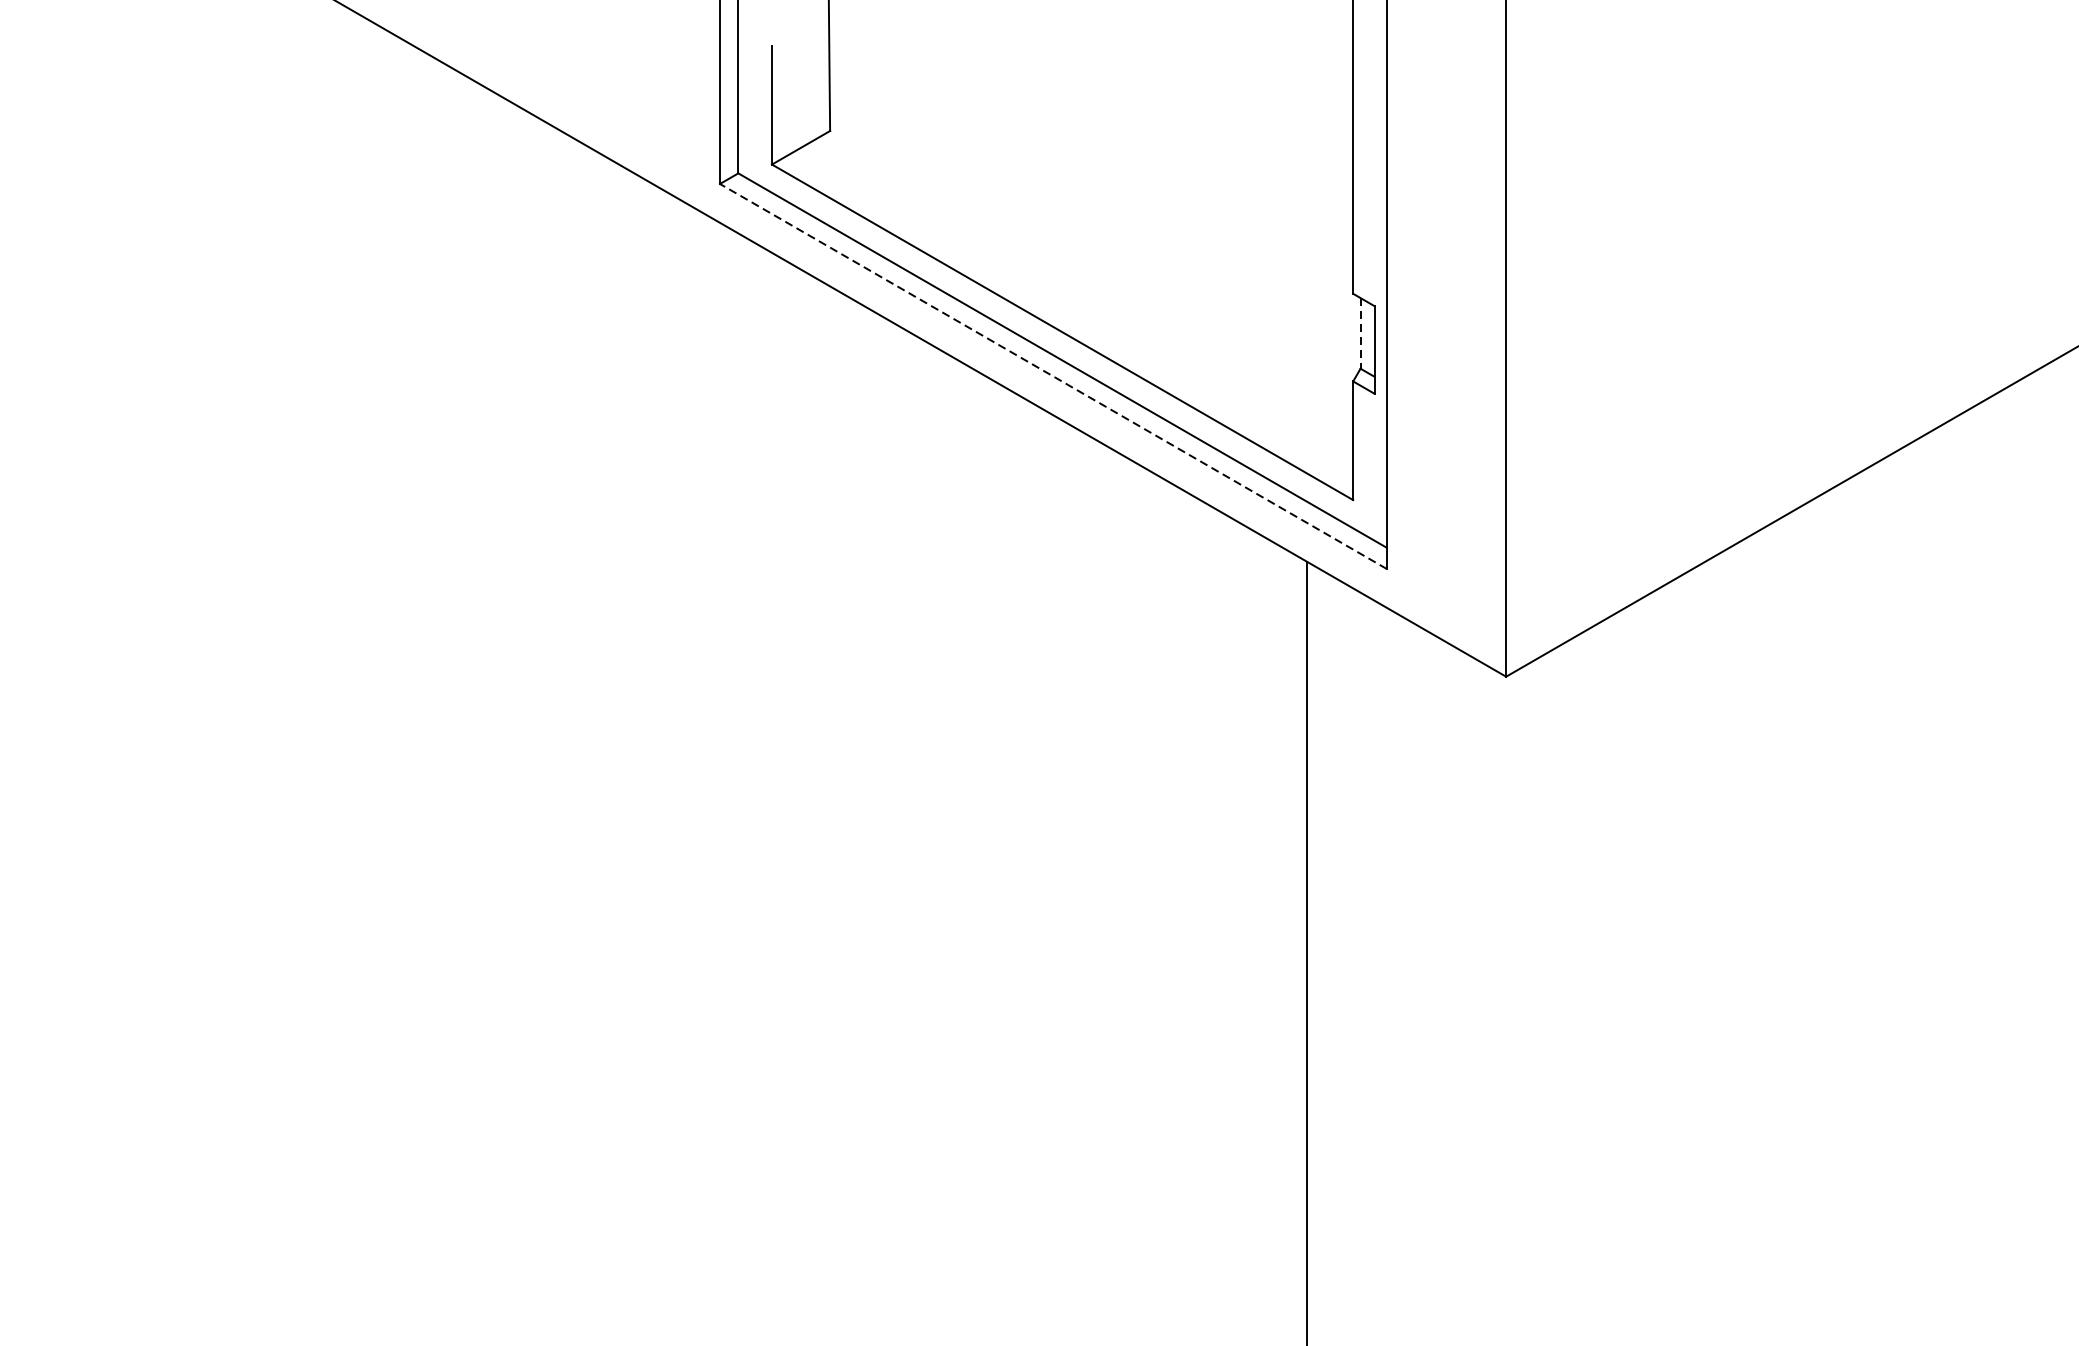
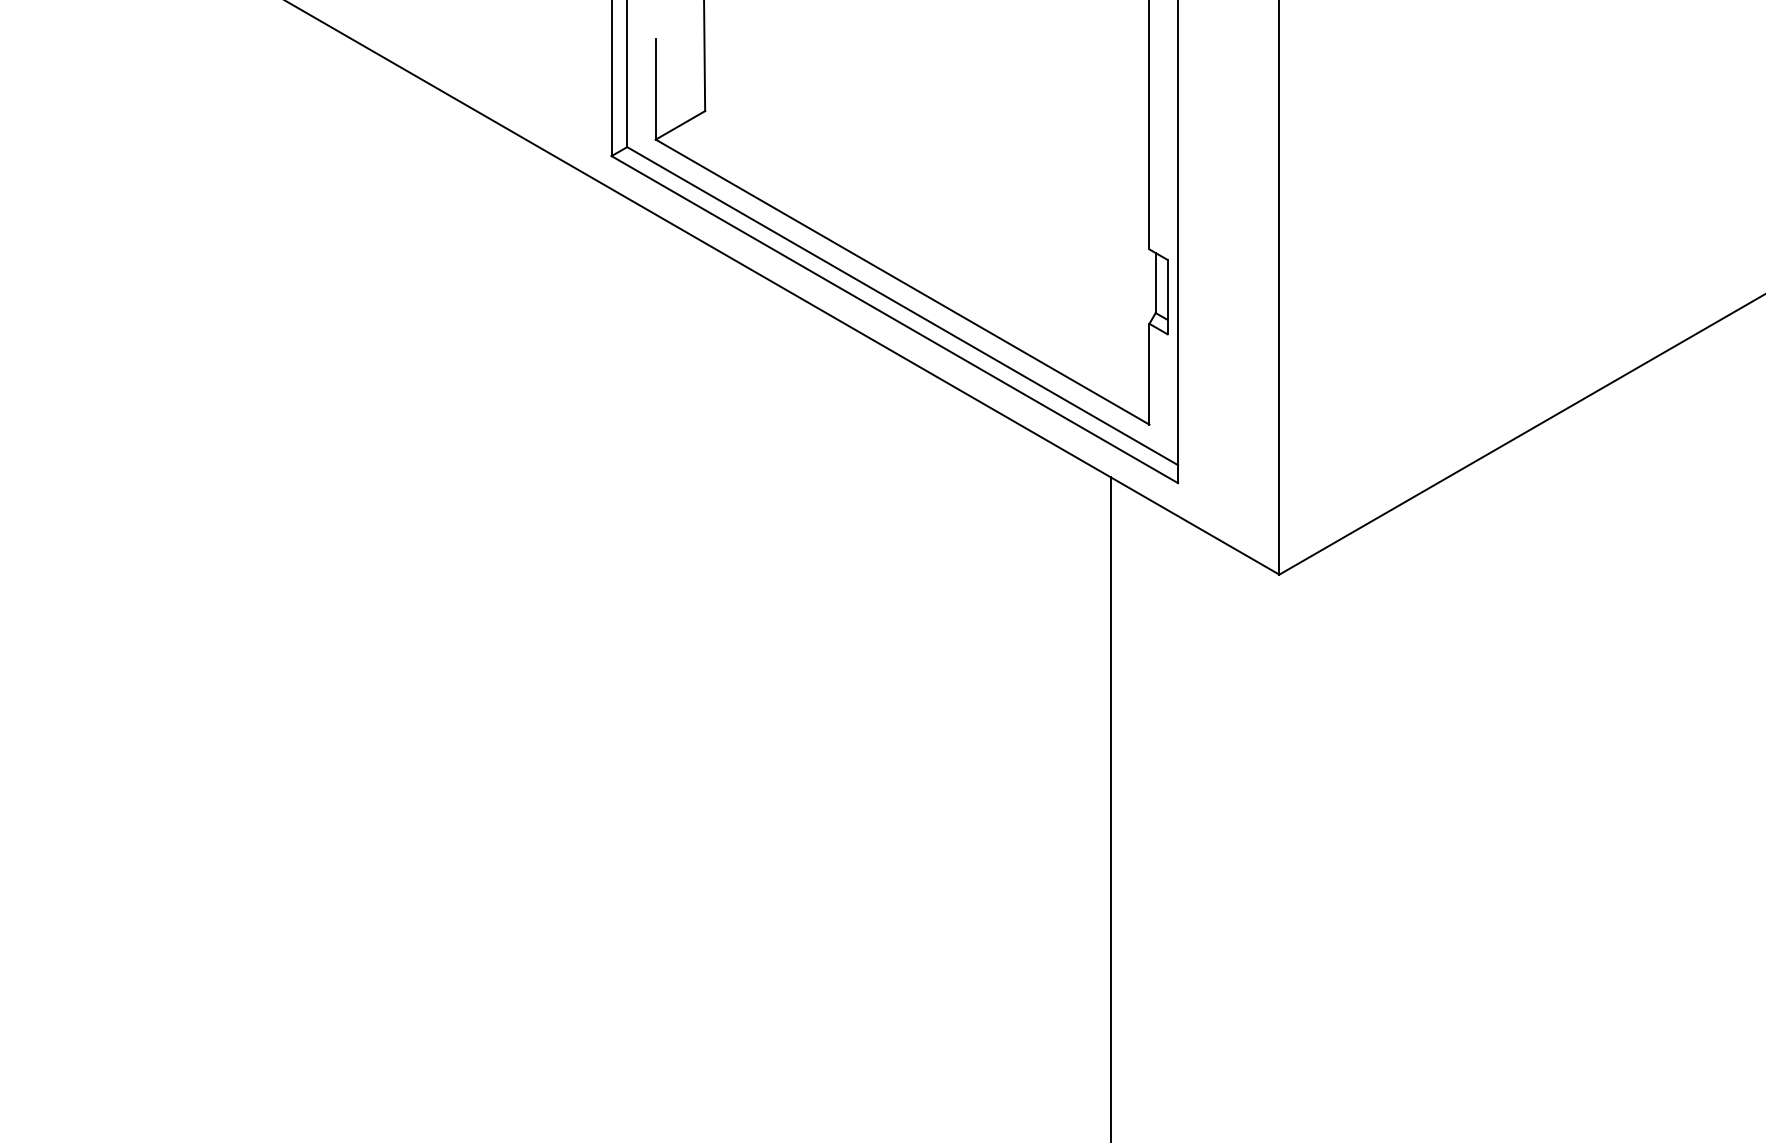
line: (1360, 333) -> (1155, 283), dashed -> solid
line: (1053, 376) -> (894, 319), dashed -> solid

